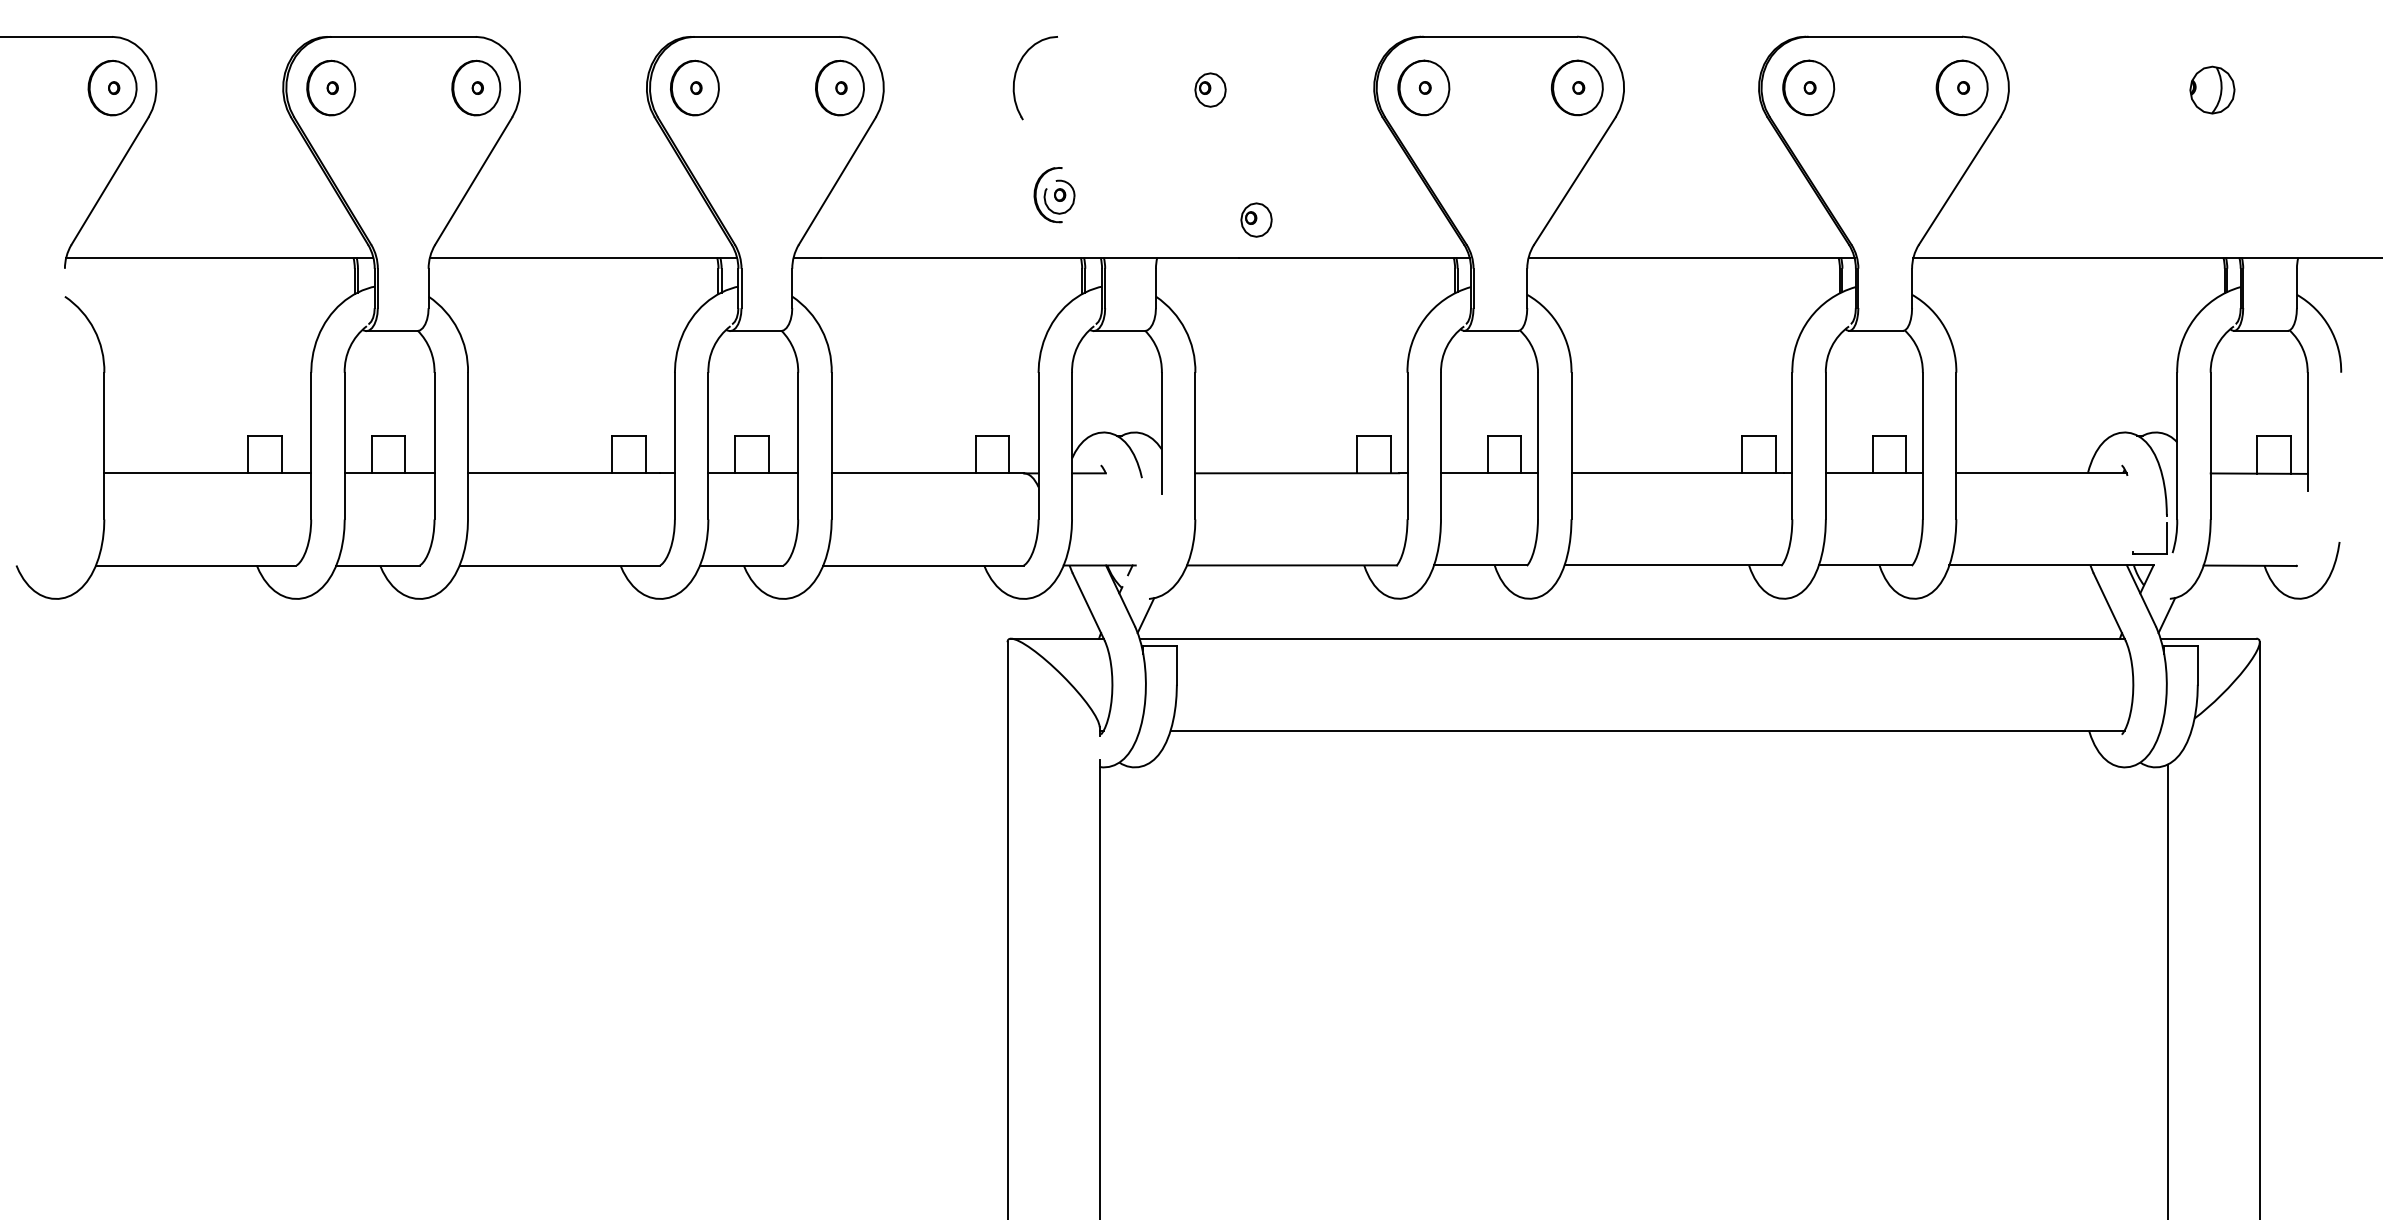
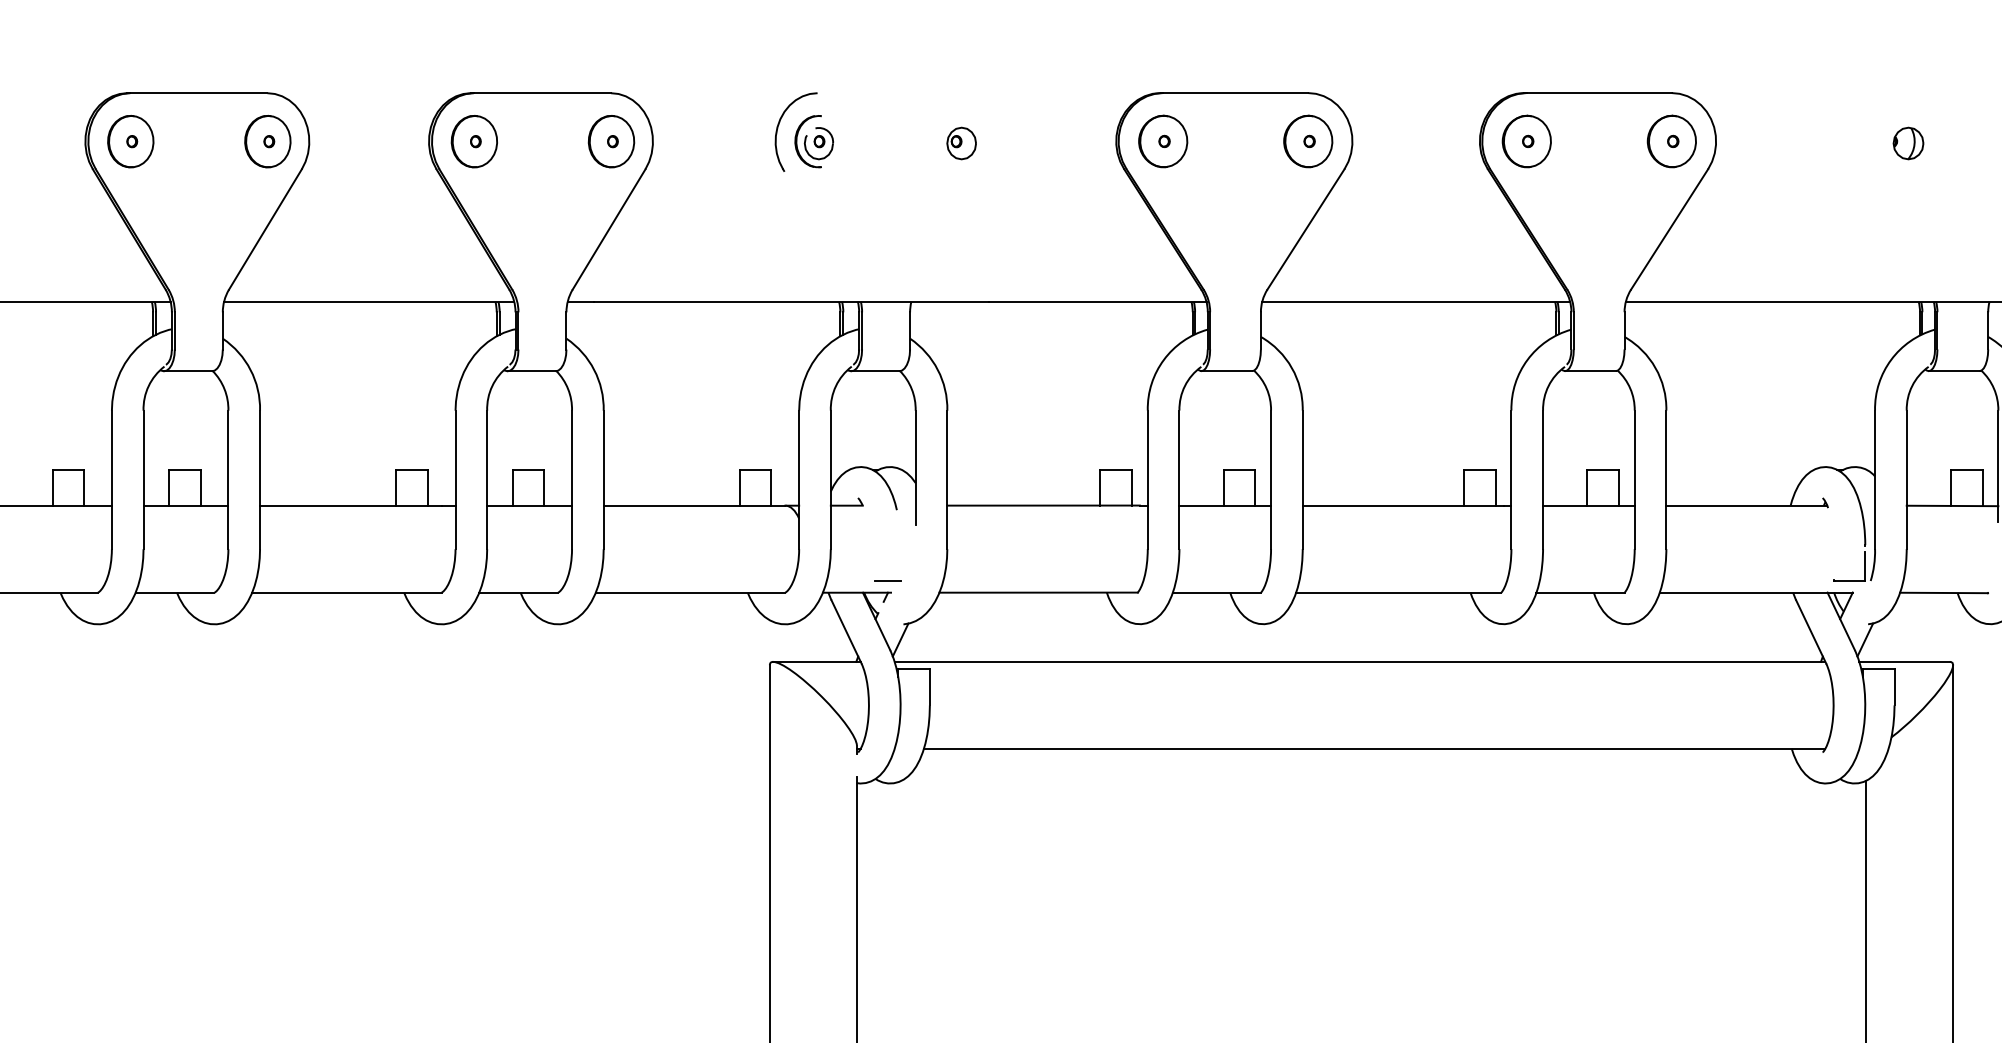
part: (2212, 89) -> (1908, 142), size x0.71
part: (1054, 195) -> (814, 142), moved
part: (1256, 219) -> (1005, 265), removed
line: (1131, 553) -> (886, 581), added

